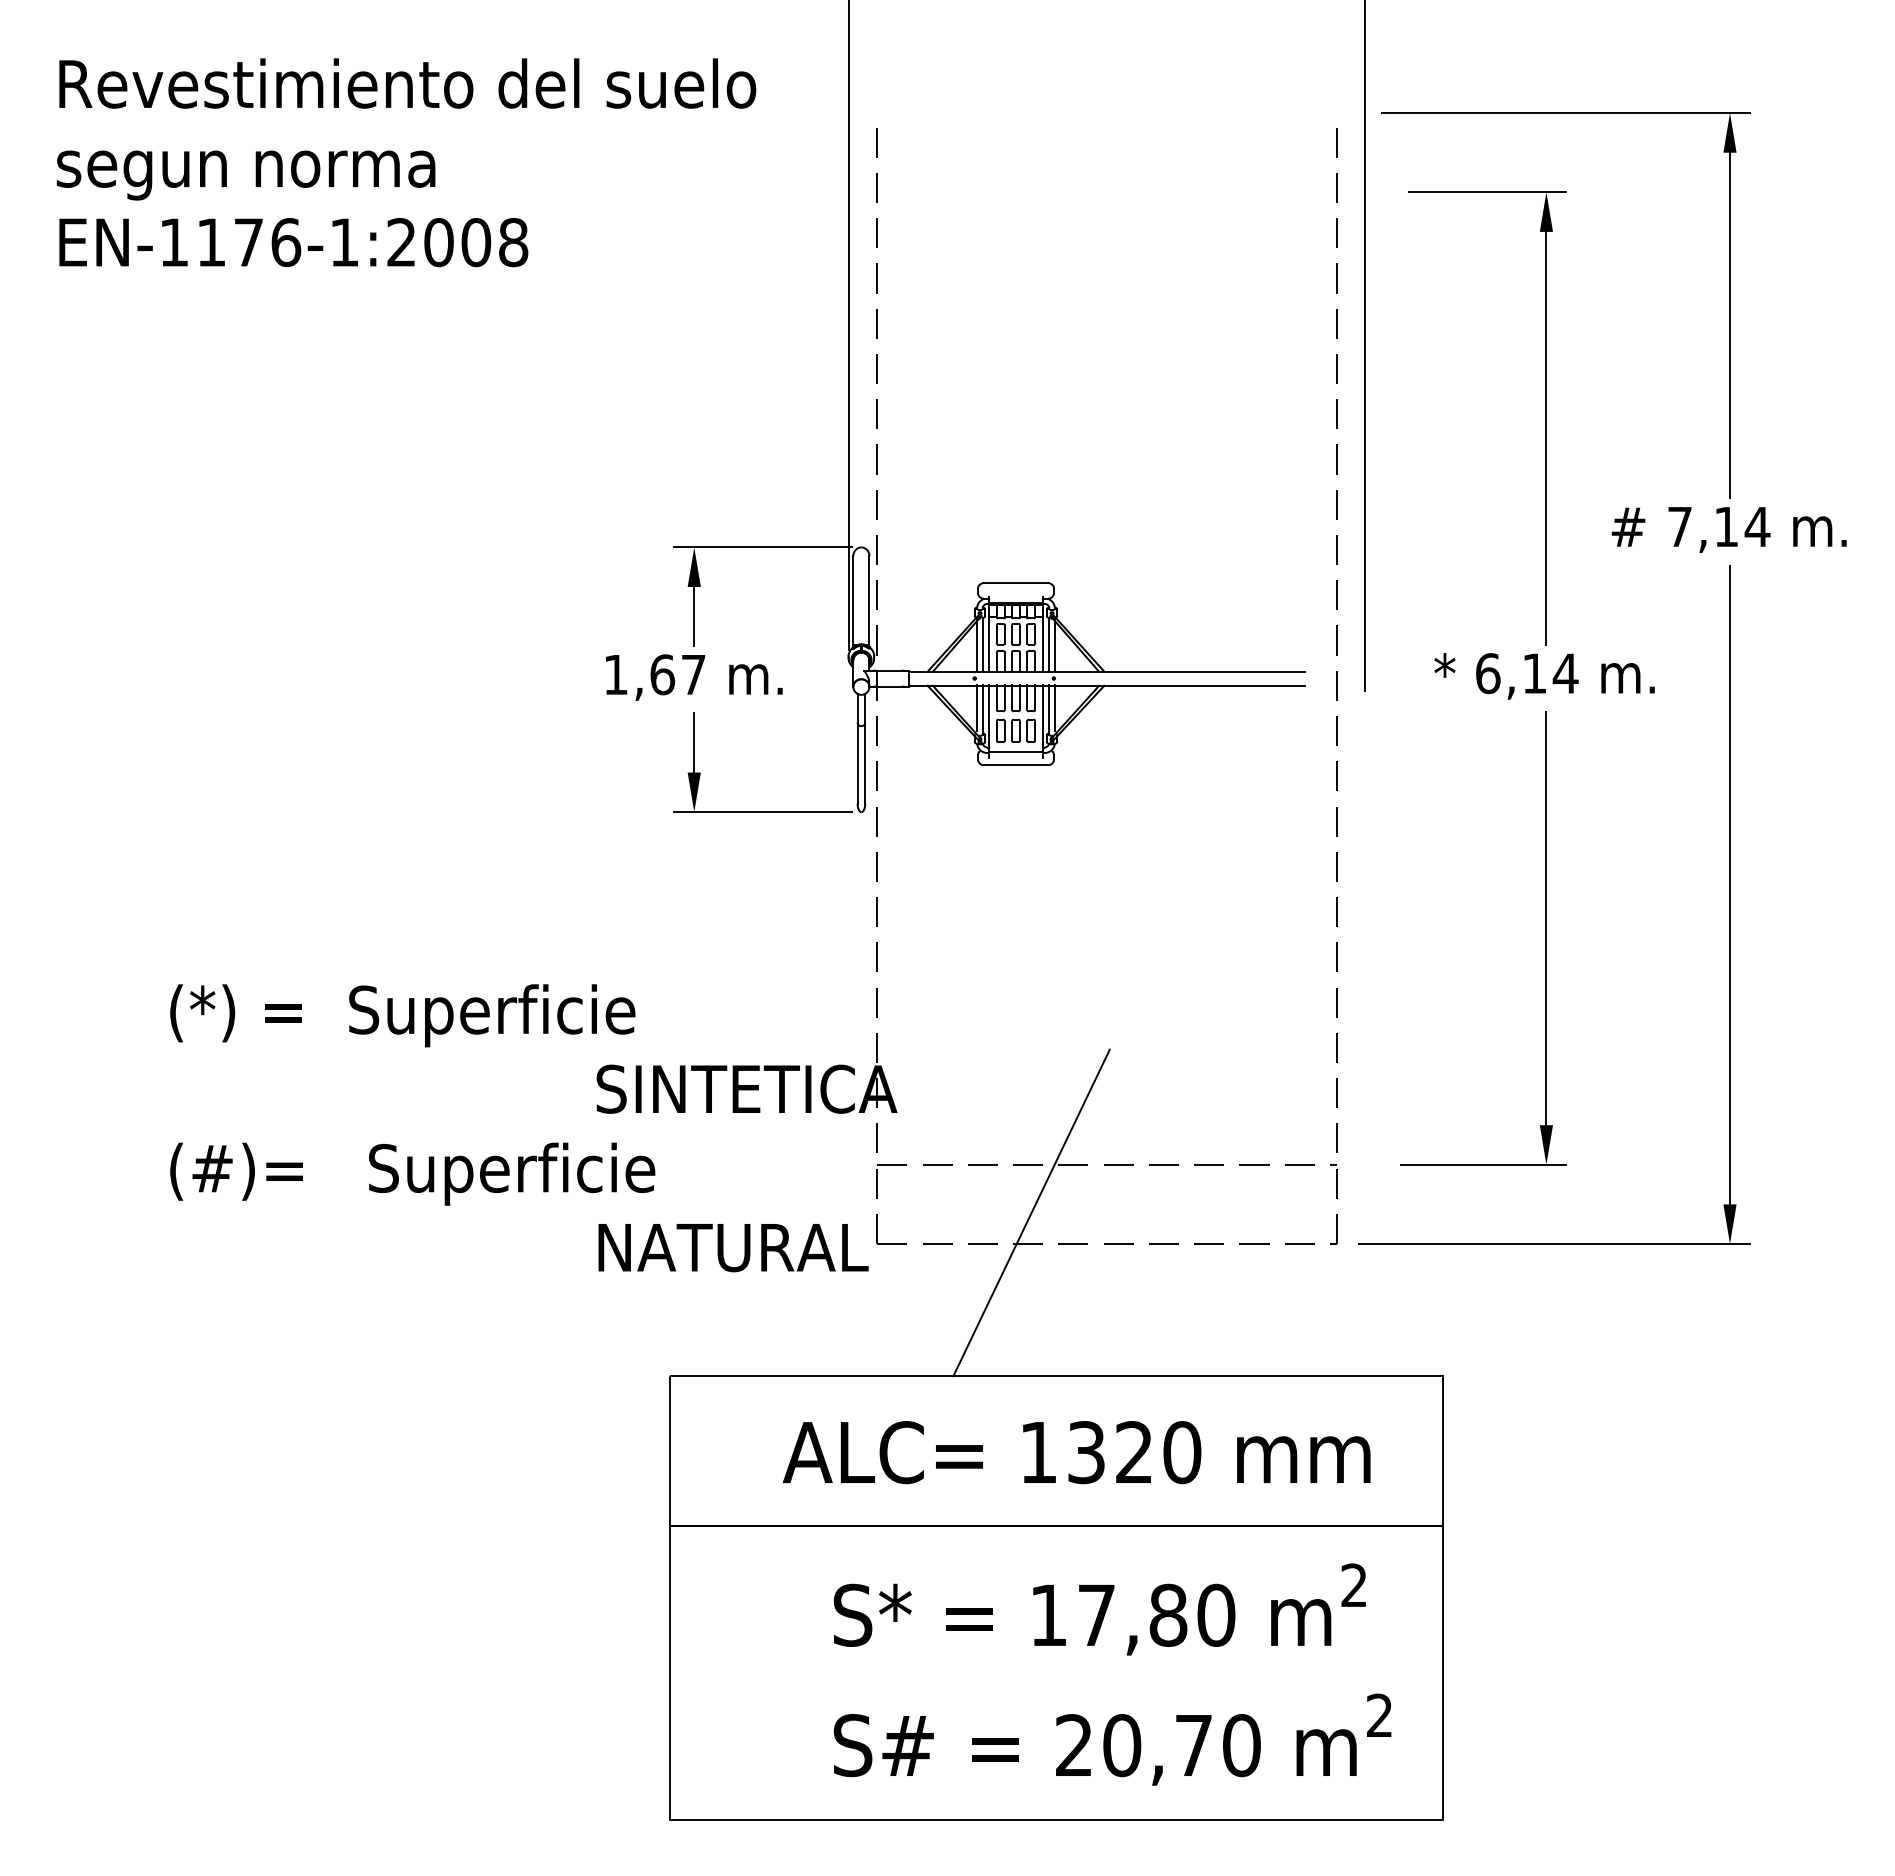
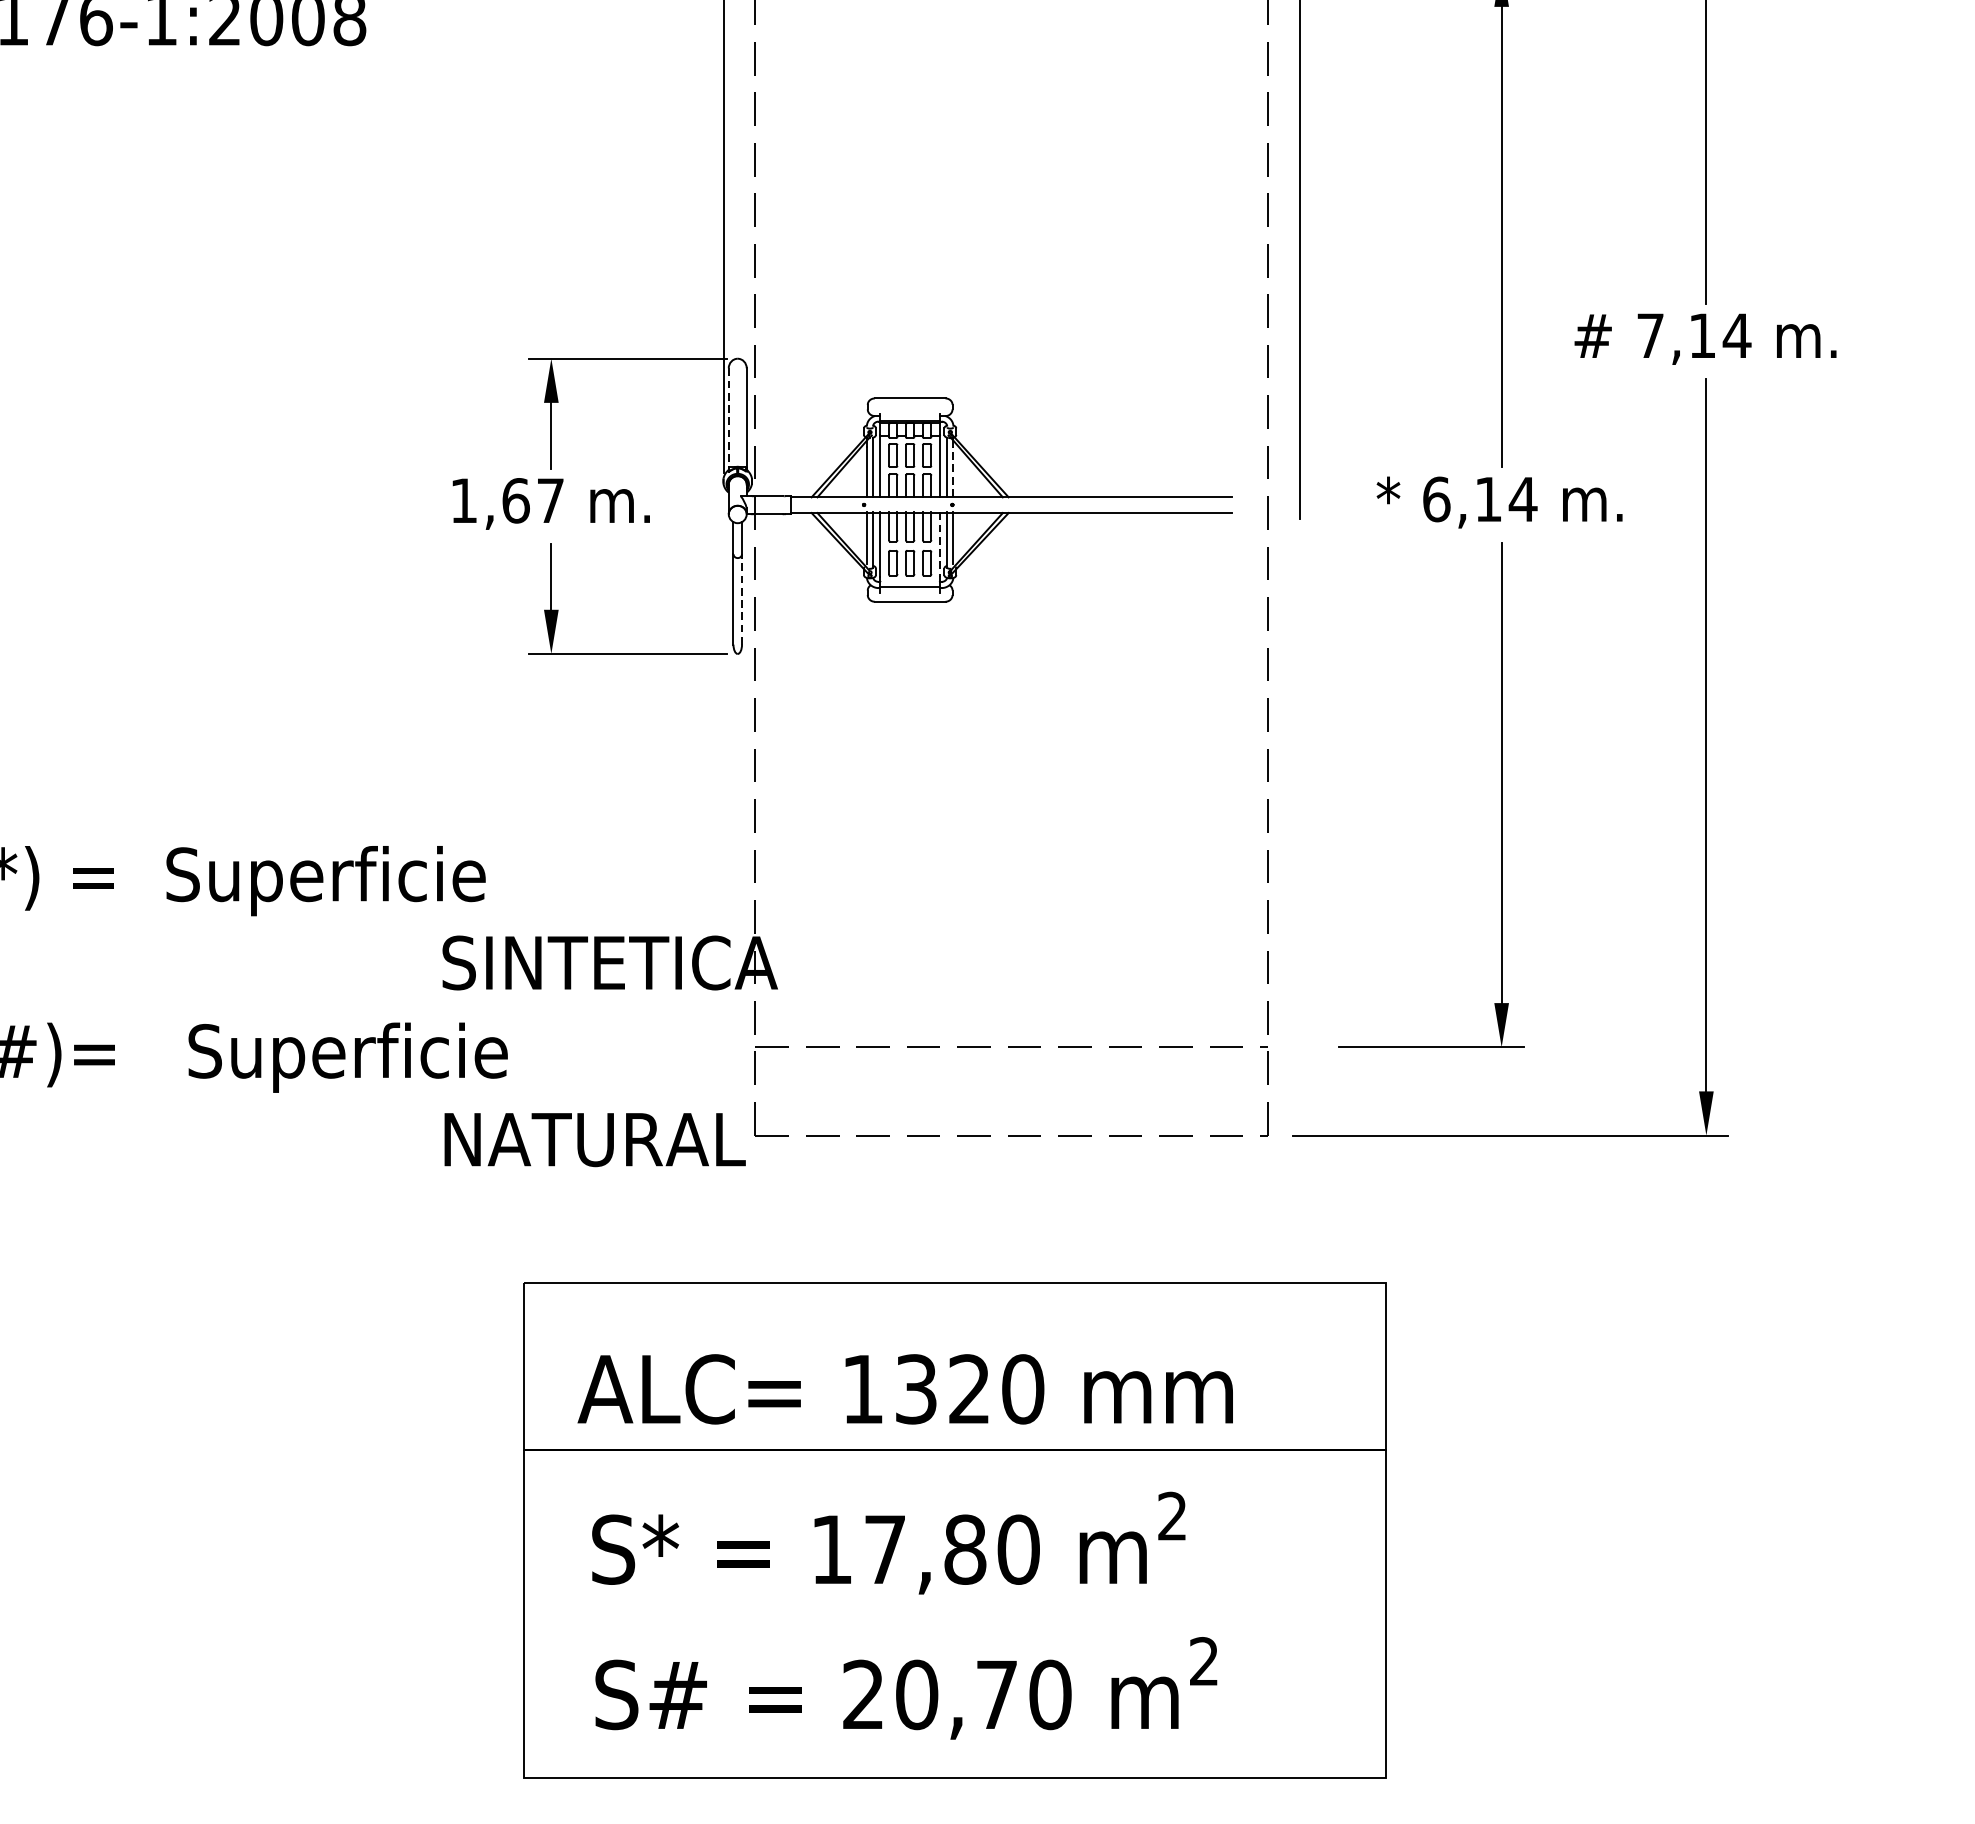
line: (853, 601) -> (728, 419), solid -> dashed
line: (1054, 648) -> (953, 471), solid -> dashed
line: (1042, 714) -> (939, 545), solid -> dashed
line: (865, 763) -> (742, 599), solid -> dashed
line: (1031, 1212) -> (927, 1100), removed
text: (1076, 1452) -> (905, 1389), moved
text: (1099, 1609) -> (888, 1543), moved
text: (1112, 1739) -> (906, 1688), moved

